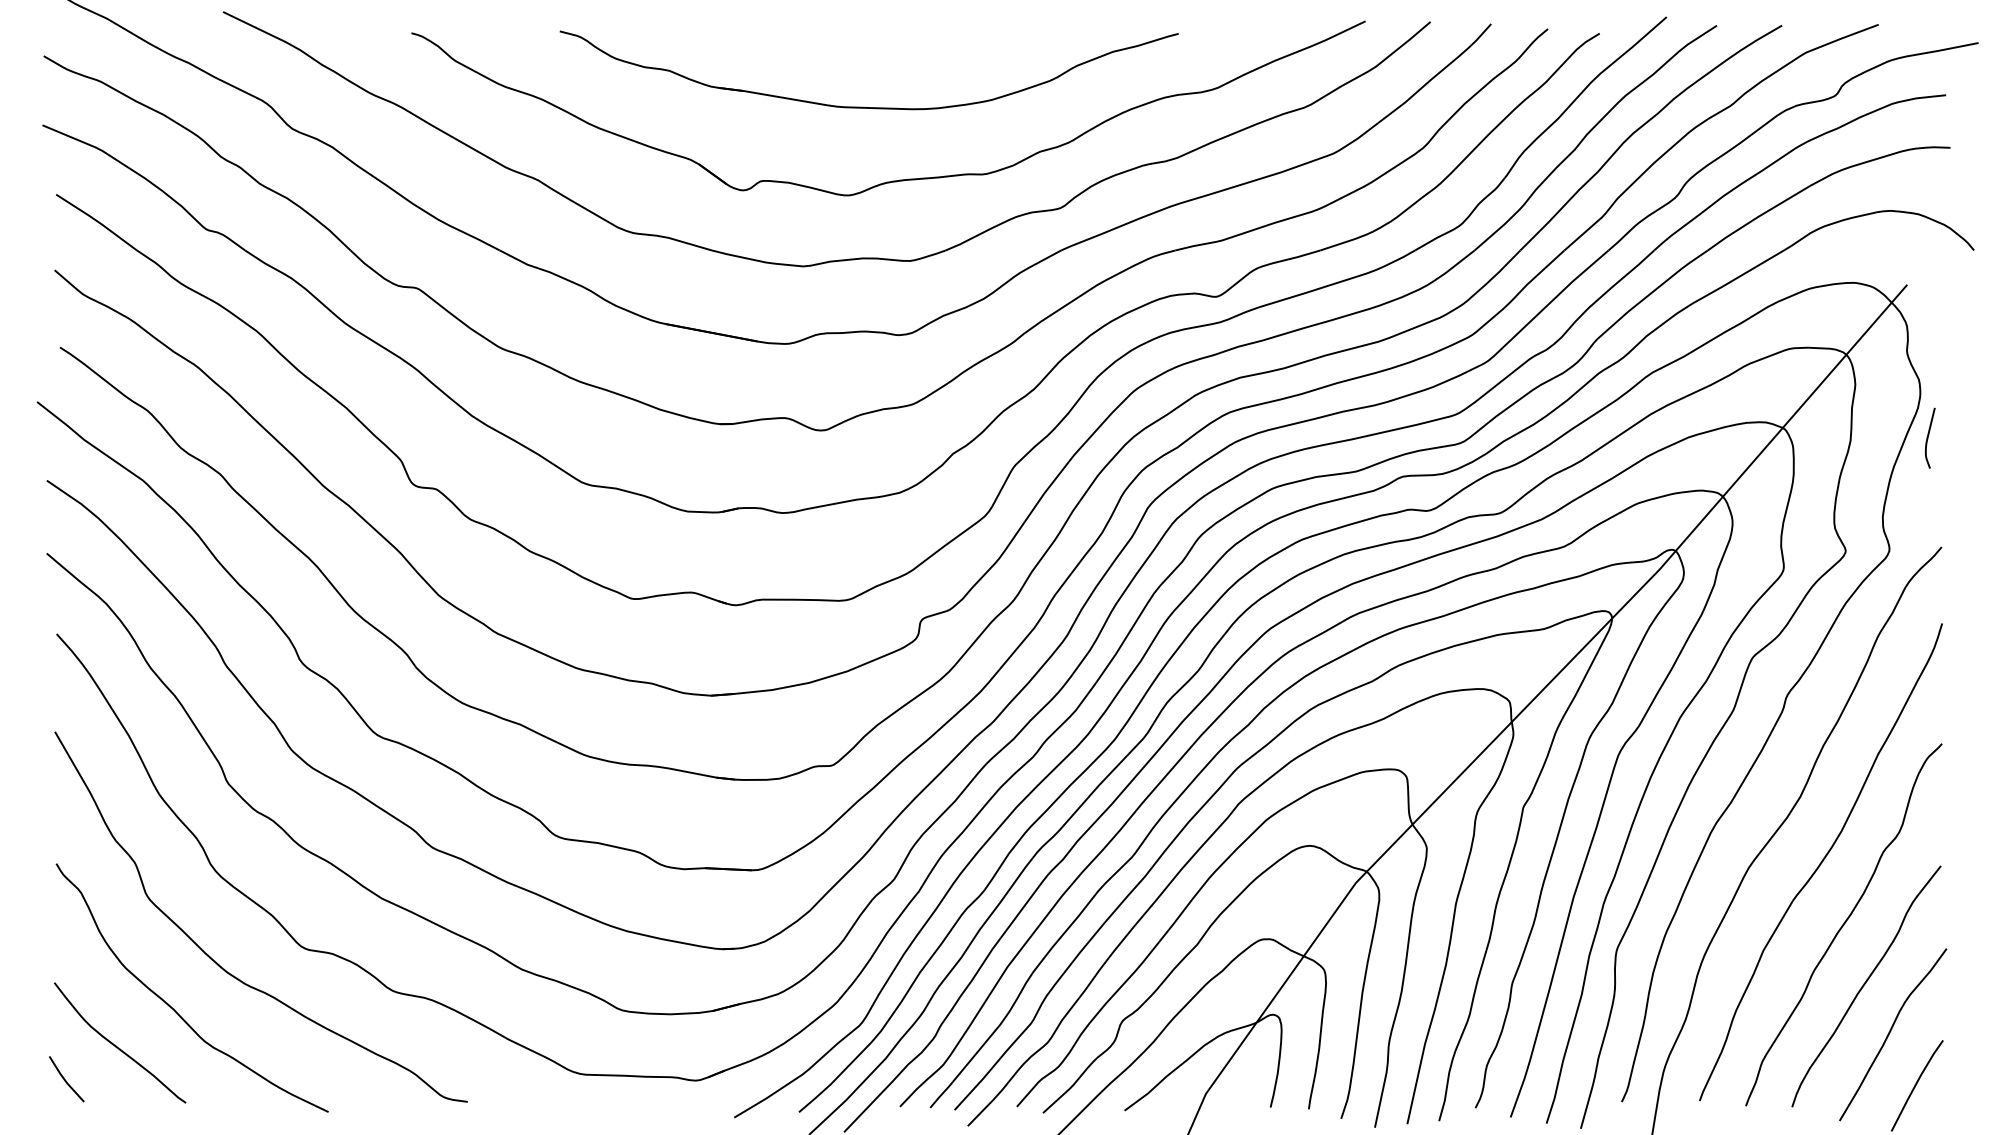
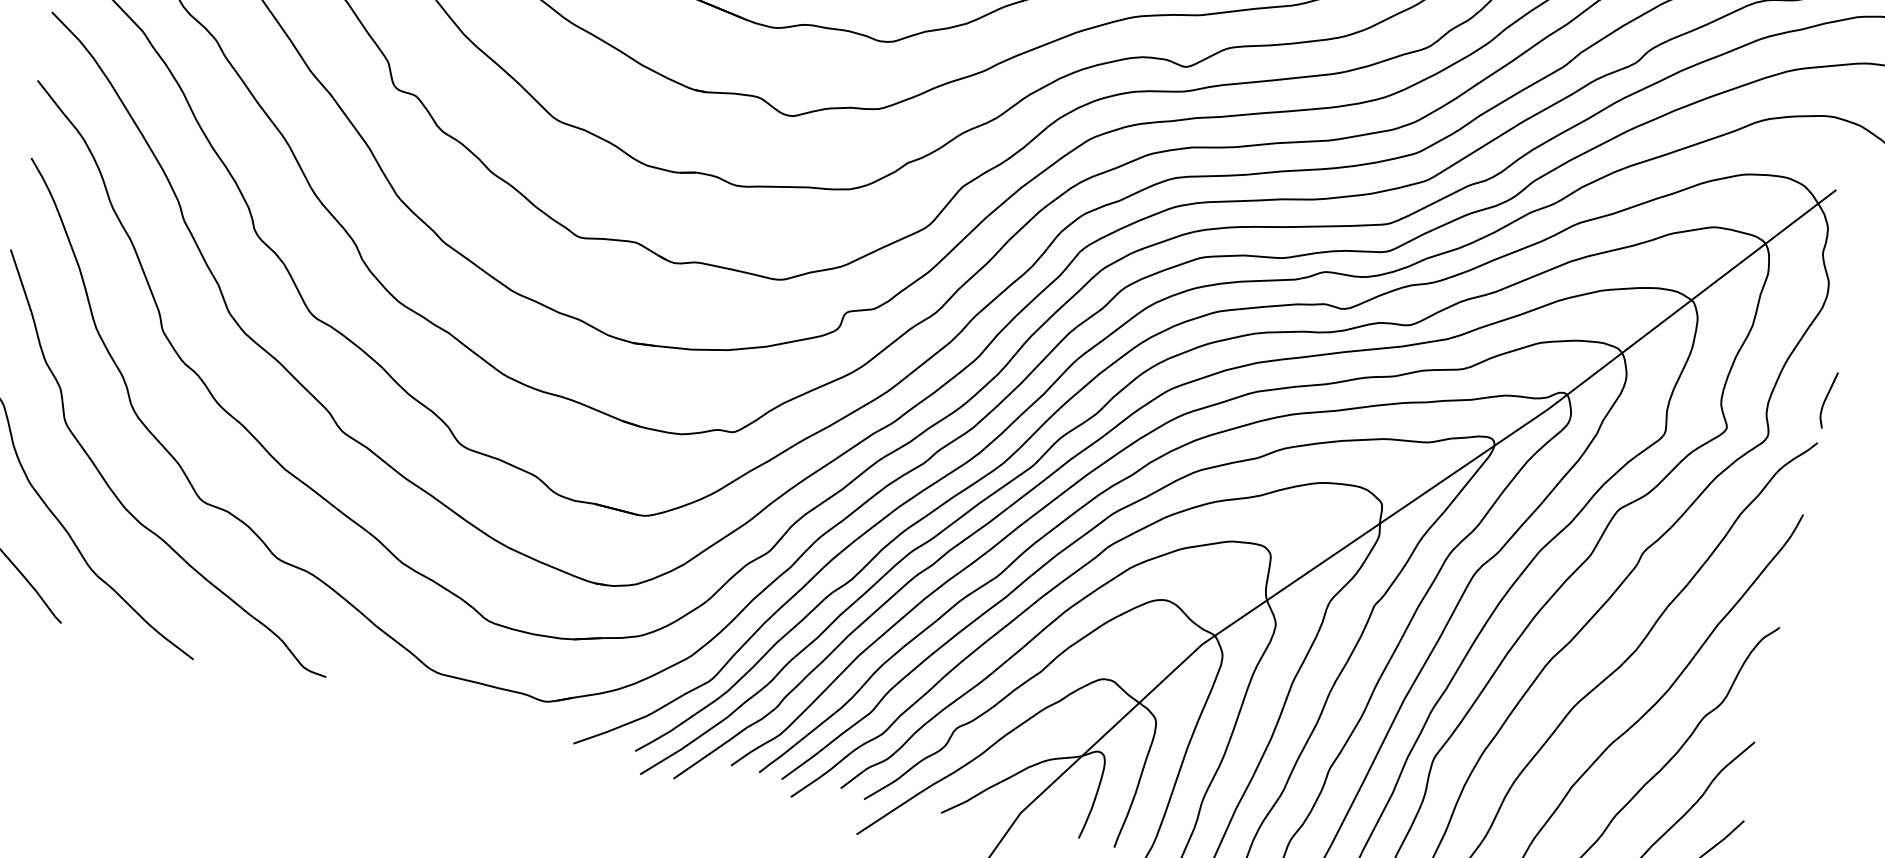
curve: (1928, 437) -> (1826, 399), moved

